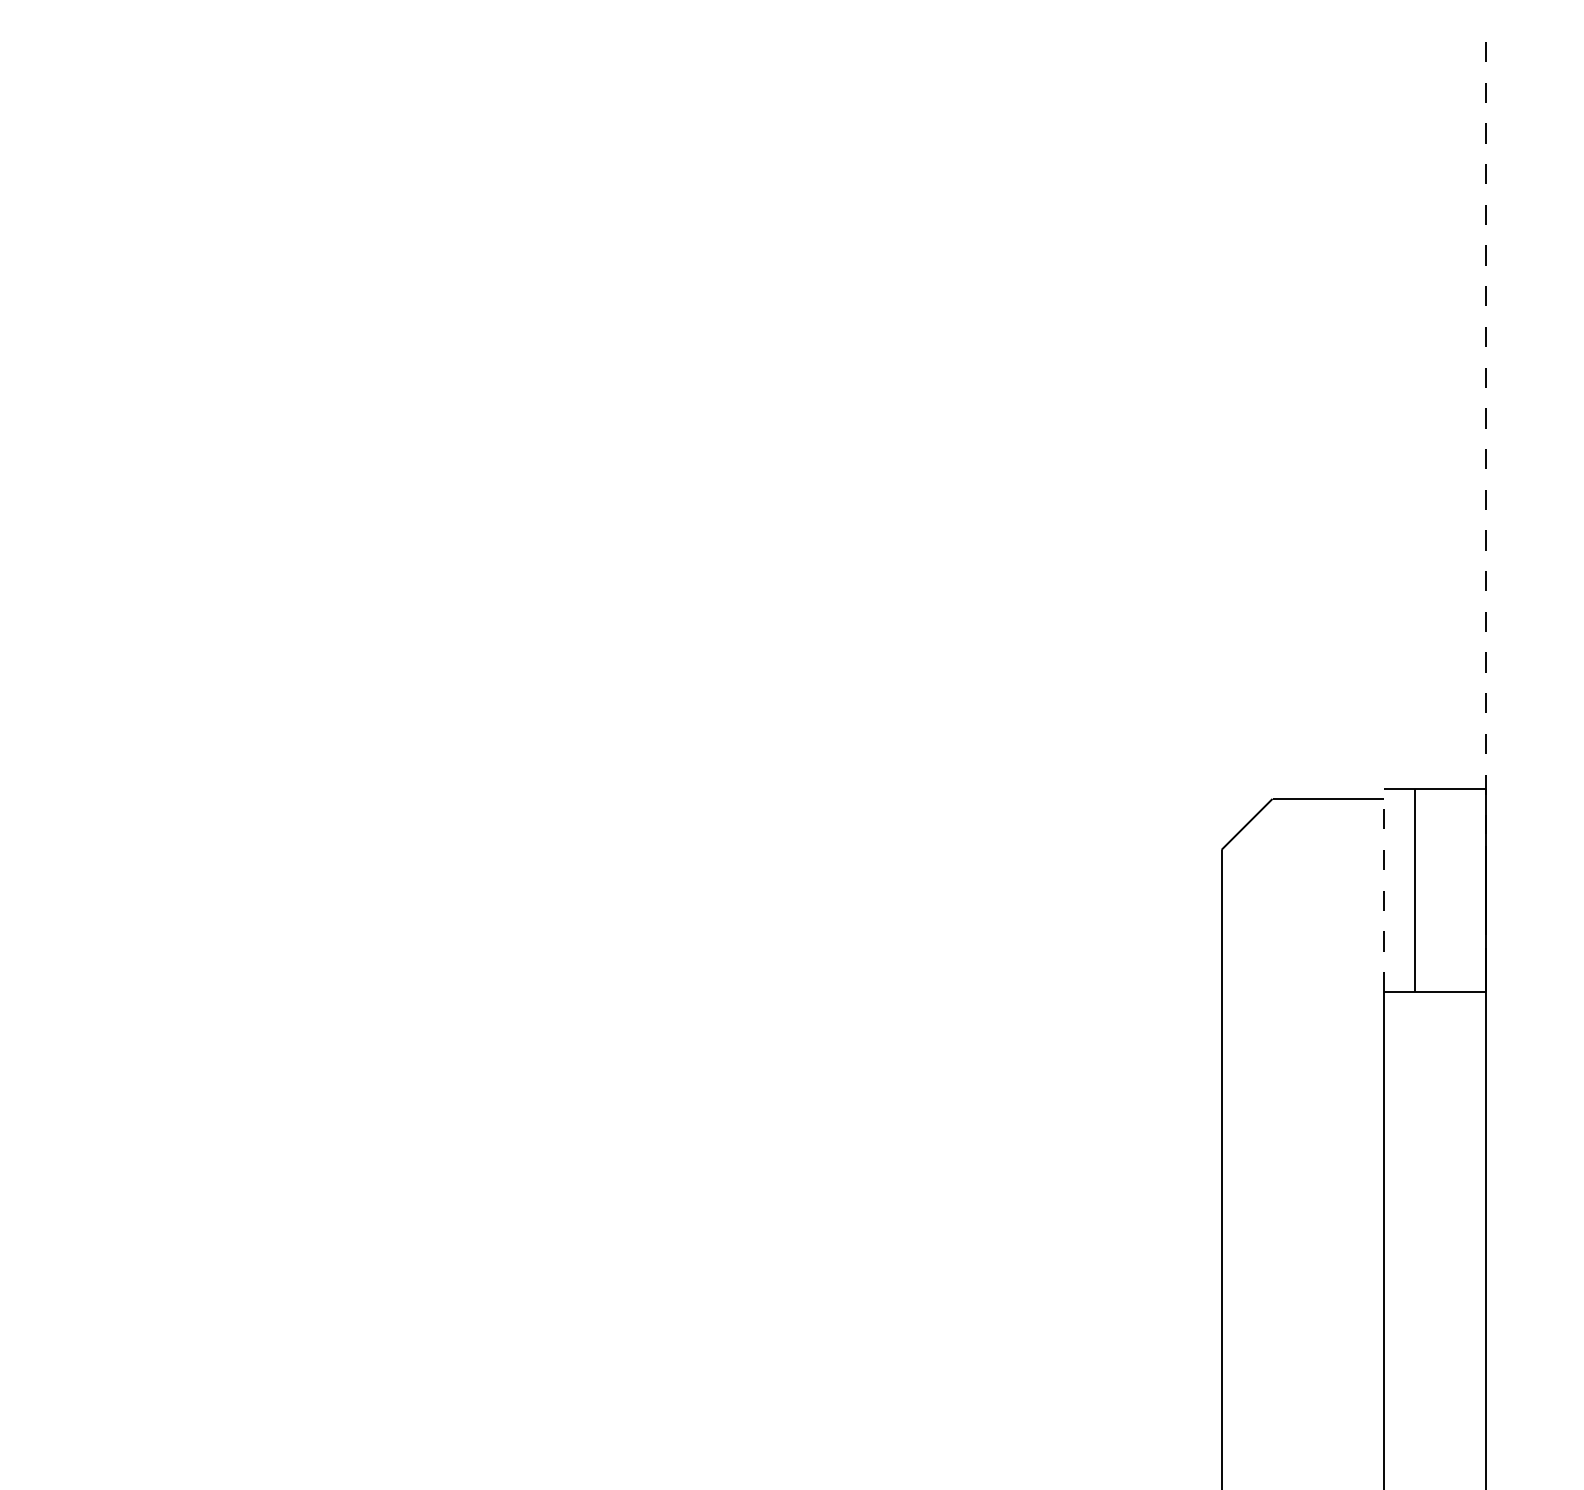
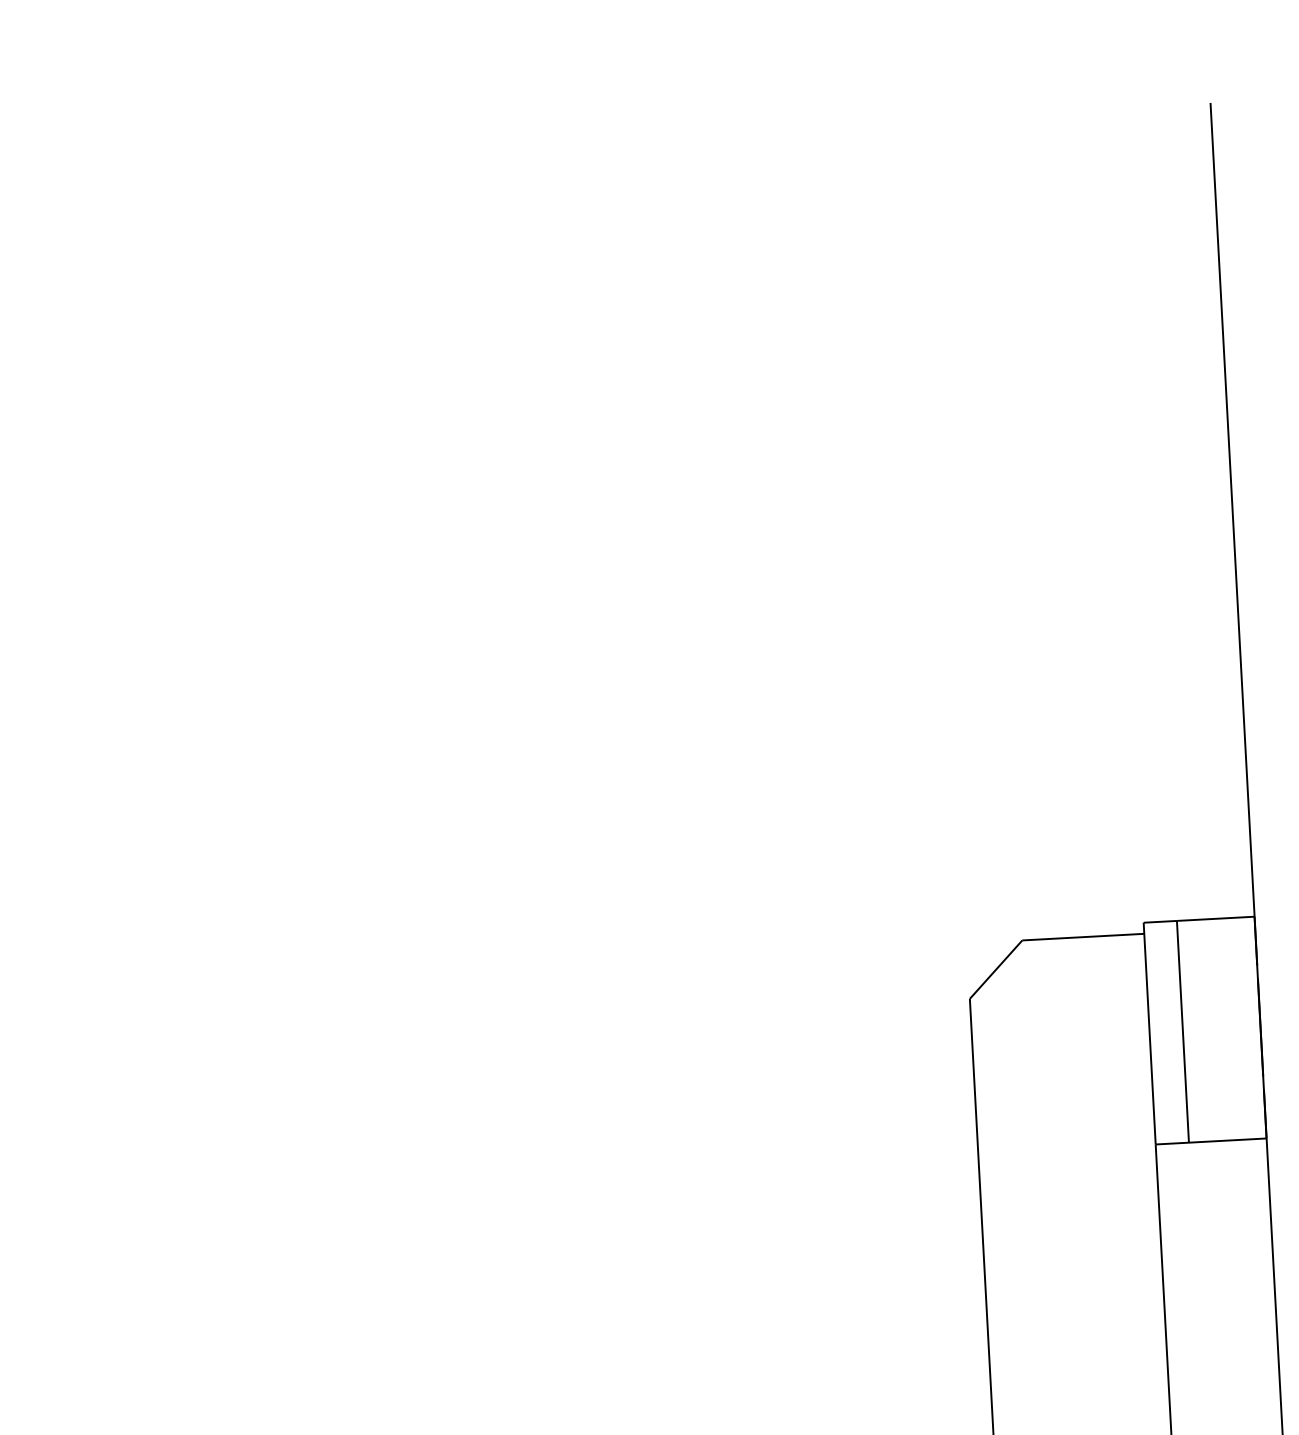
line: (1486, 437) -> (1234, 533), dashed -> solid
line: (1384, 890) -> (1149, 1033), dashed -> solid

